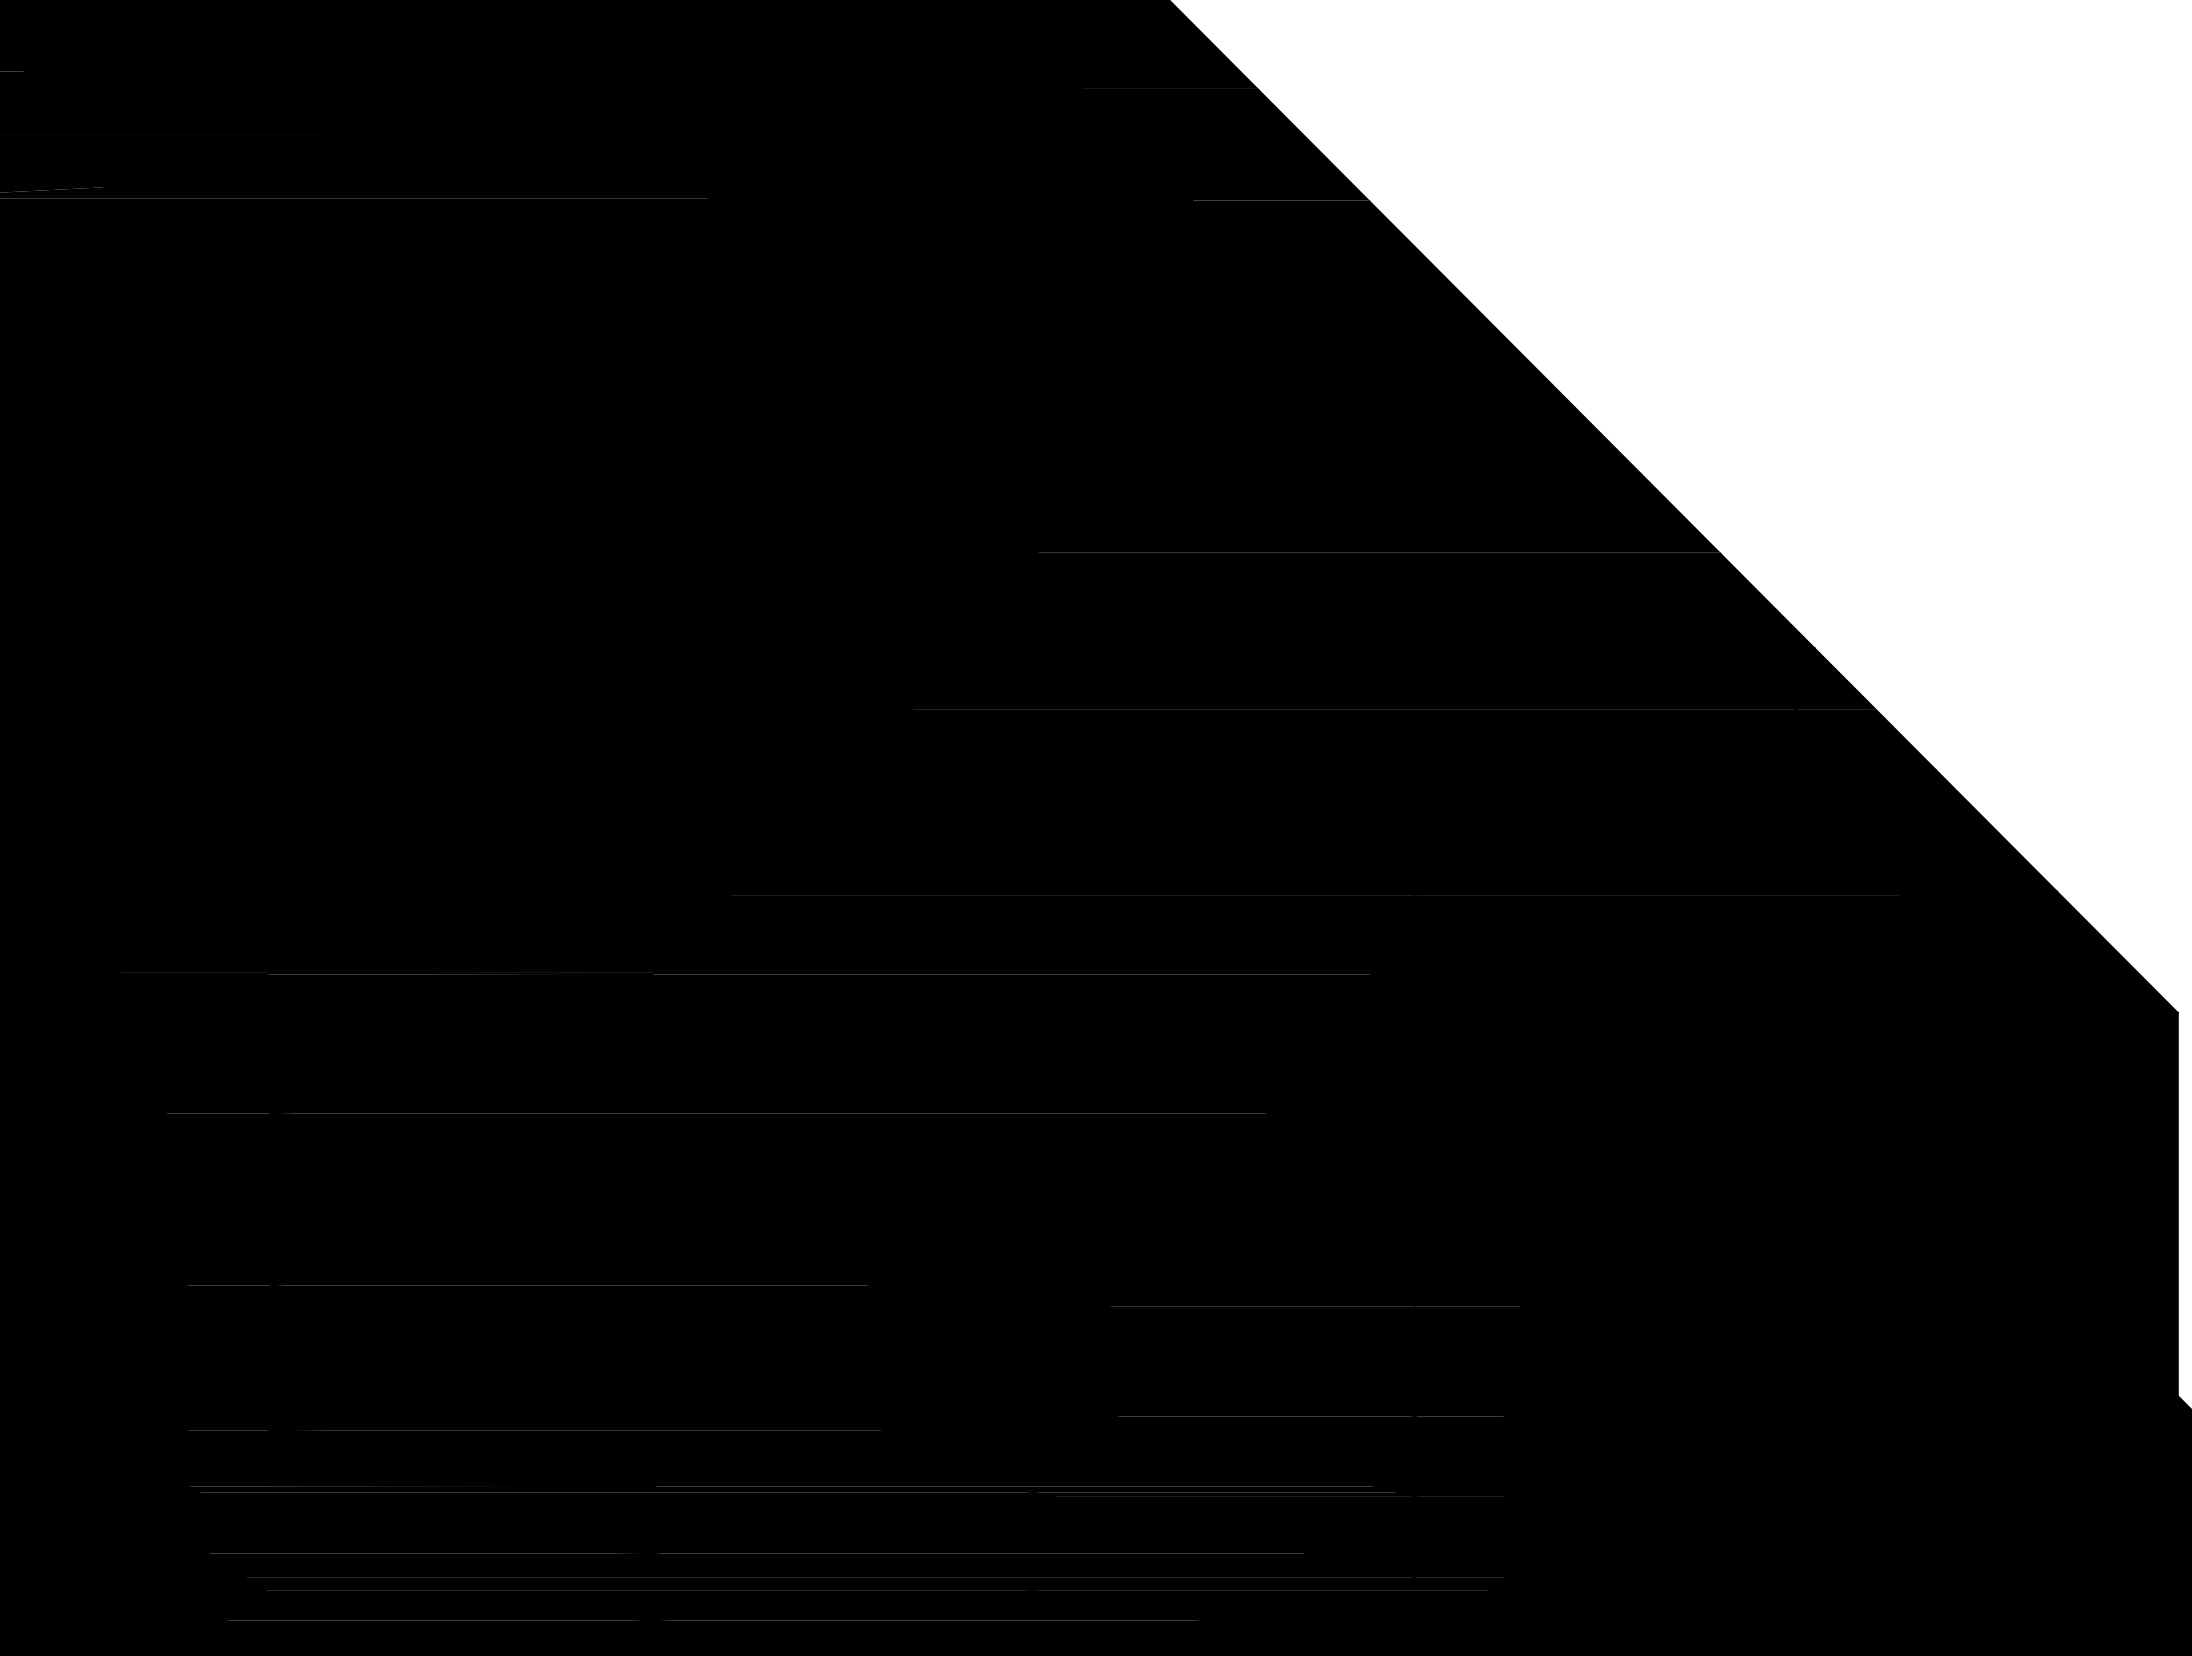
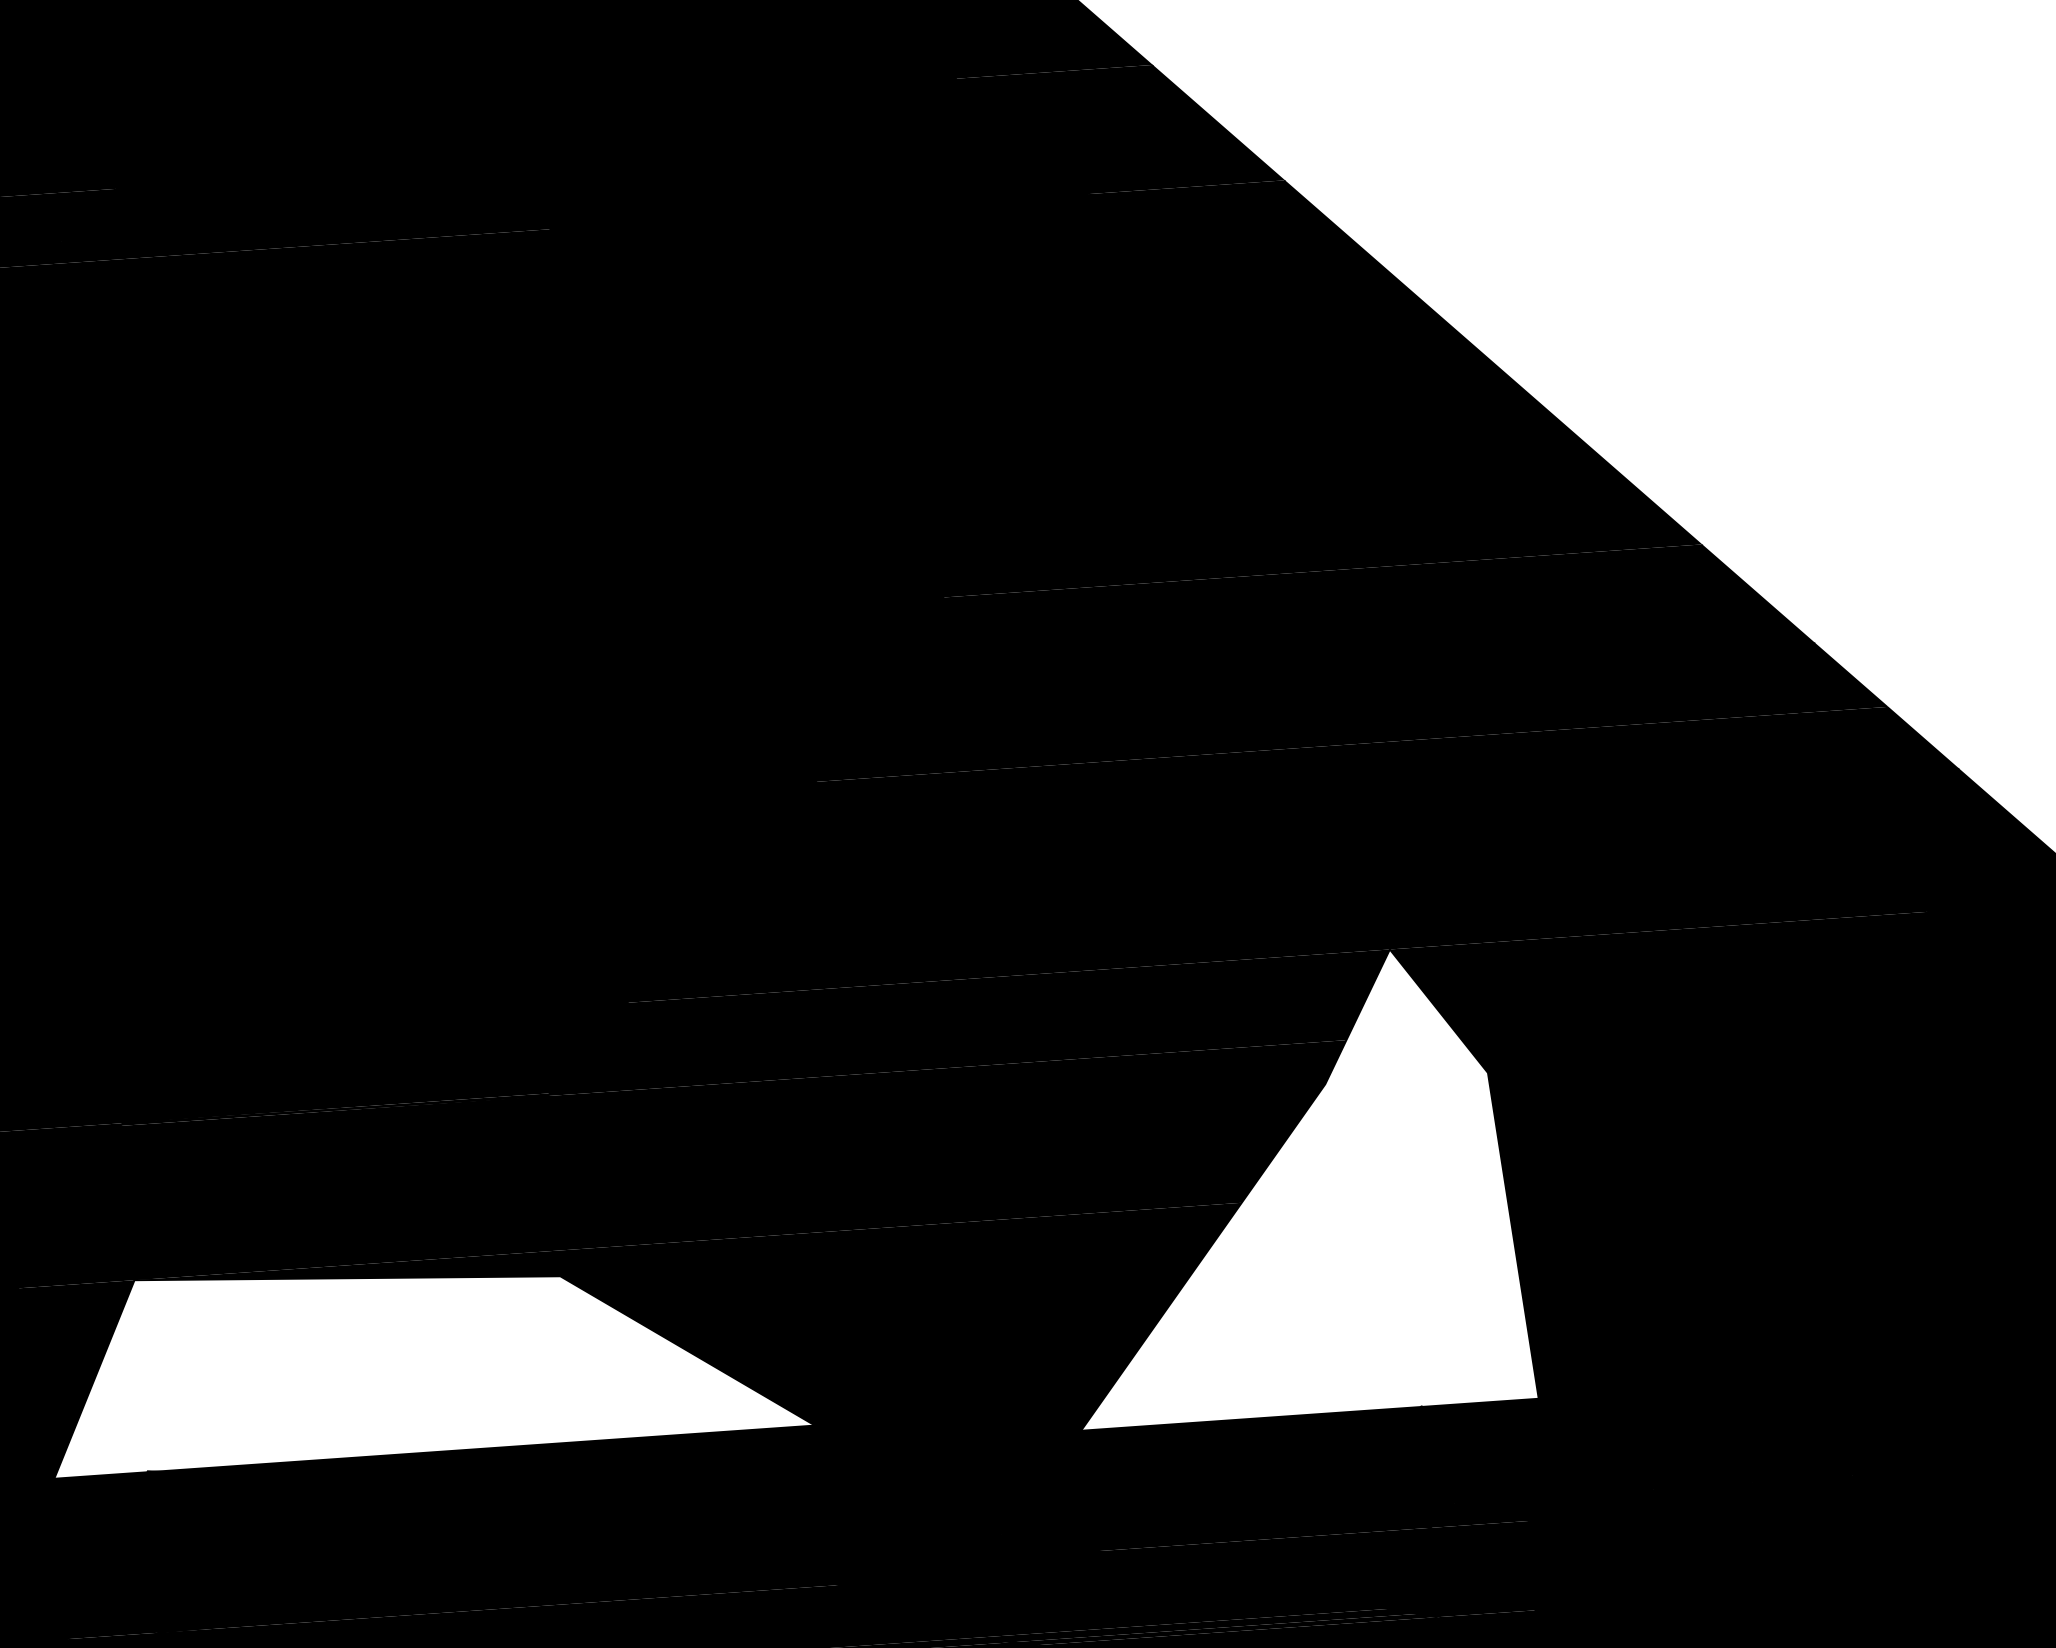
fill: (1314, 1100) -> (1293, 1184), removed
fill: (527, 1199) -> (426, 1355), removed

